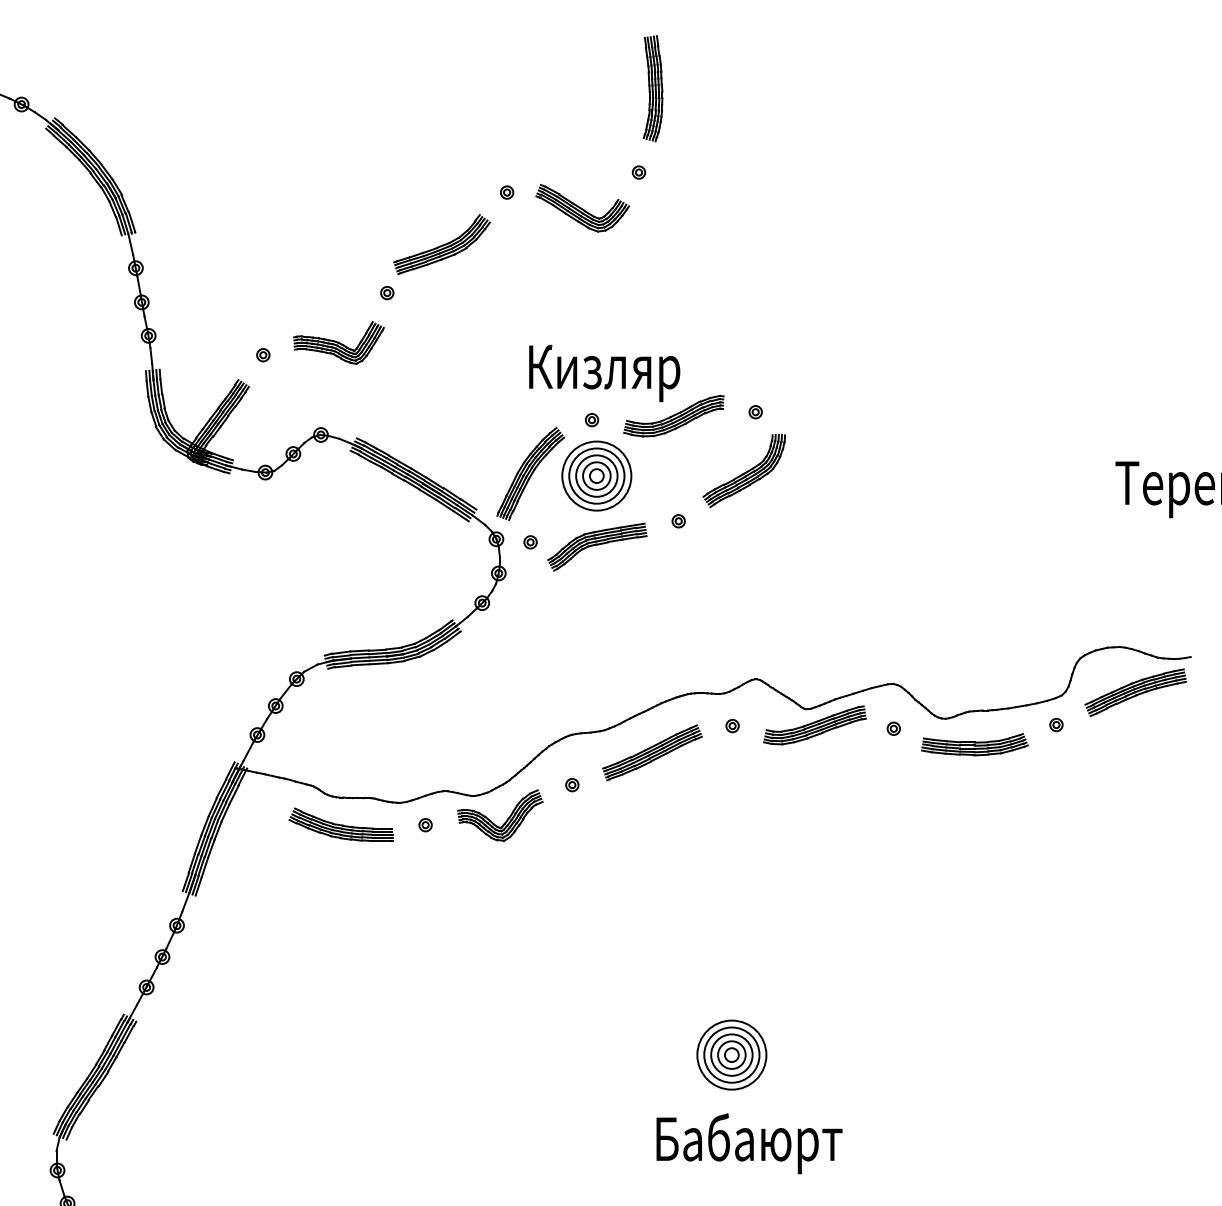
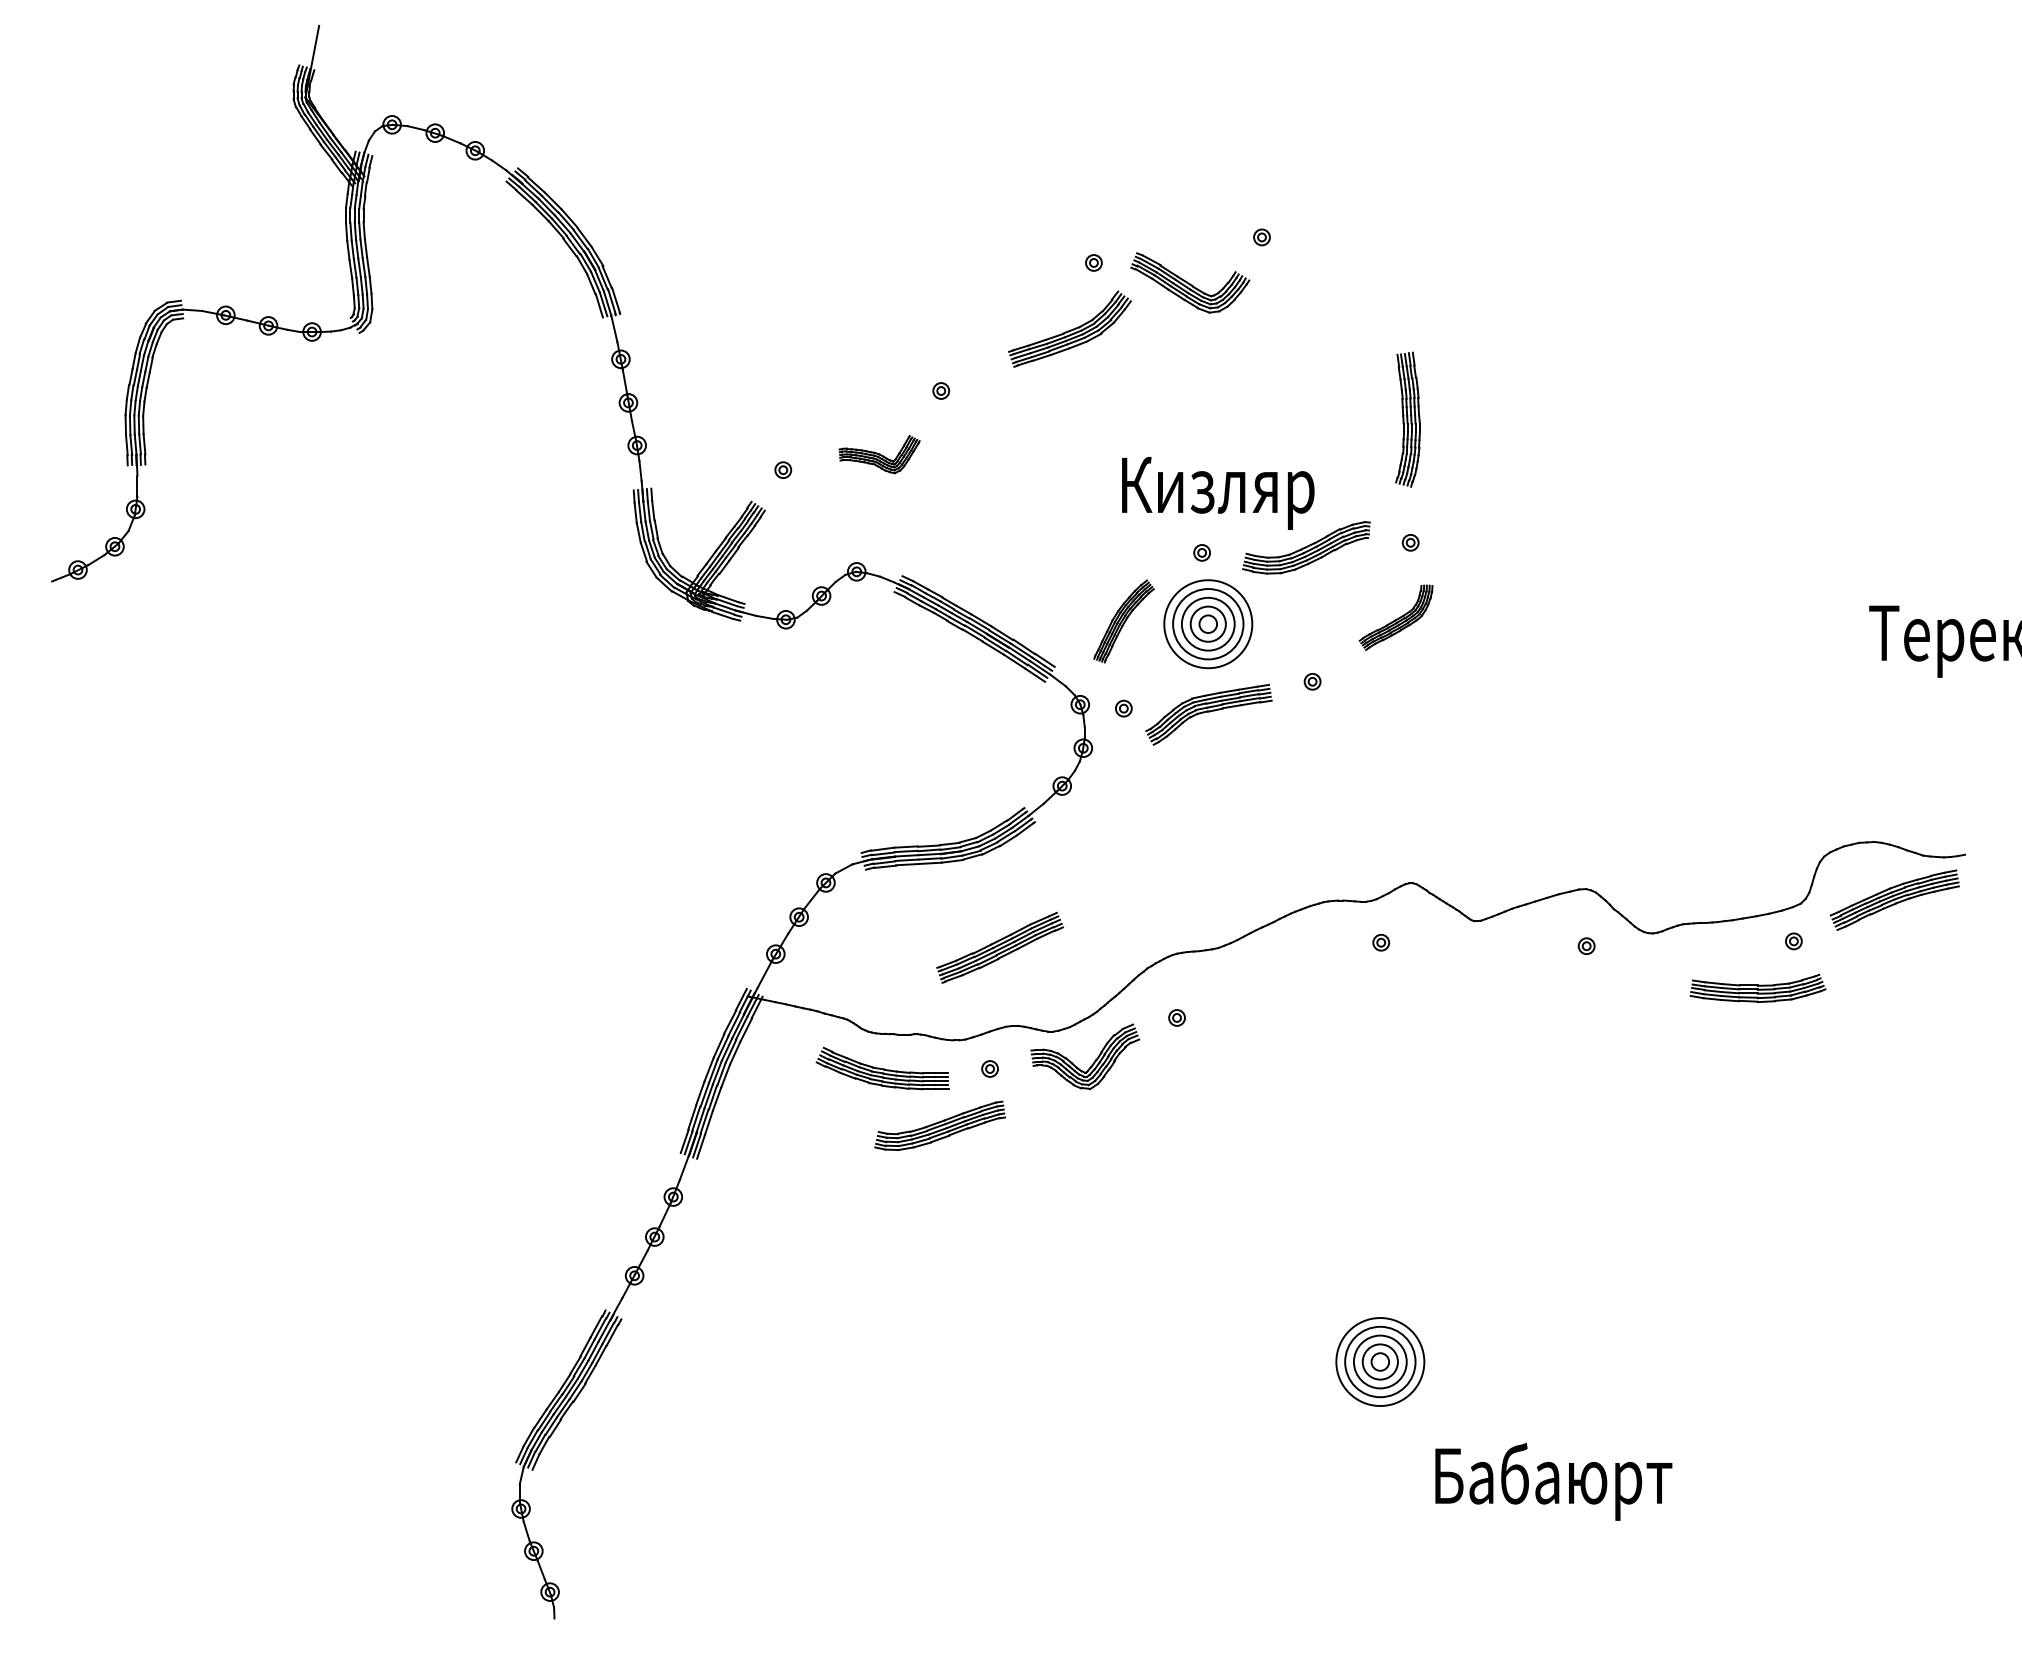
part: (652, 88) -> (1407, 419), moved
part: (441, 244) -> (1069, 328), moved
part: (338, 342) -> (879, 454), size x0.7
part: (743, 470) -> (1395, 617), size x0.7
part: (530, 473) -> (1123, 621), size x0.7
part: (814, 725) -> (939, 1125), moved
part: (974, 743) -> (1757, 987), moved
part: (652, 752) -> (1000, 947), moved
text: (749, 1143) -> (1553, 1481), moved

